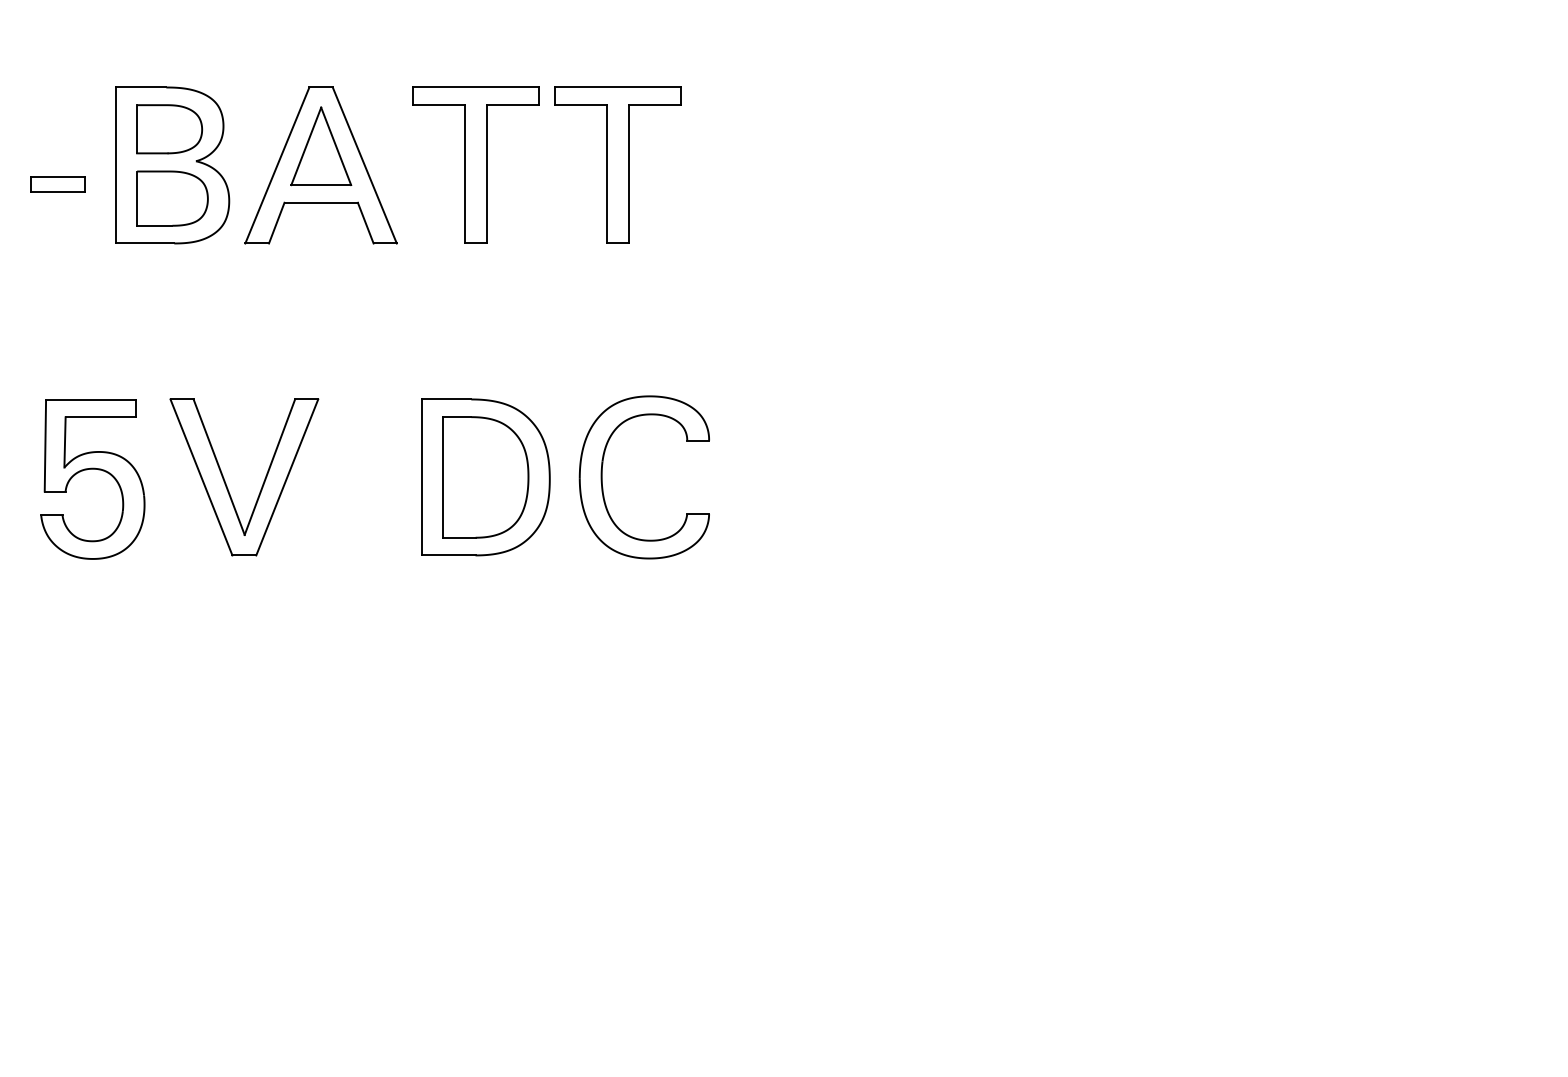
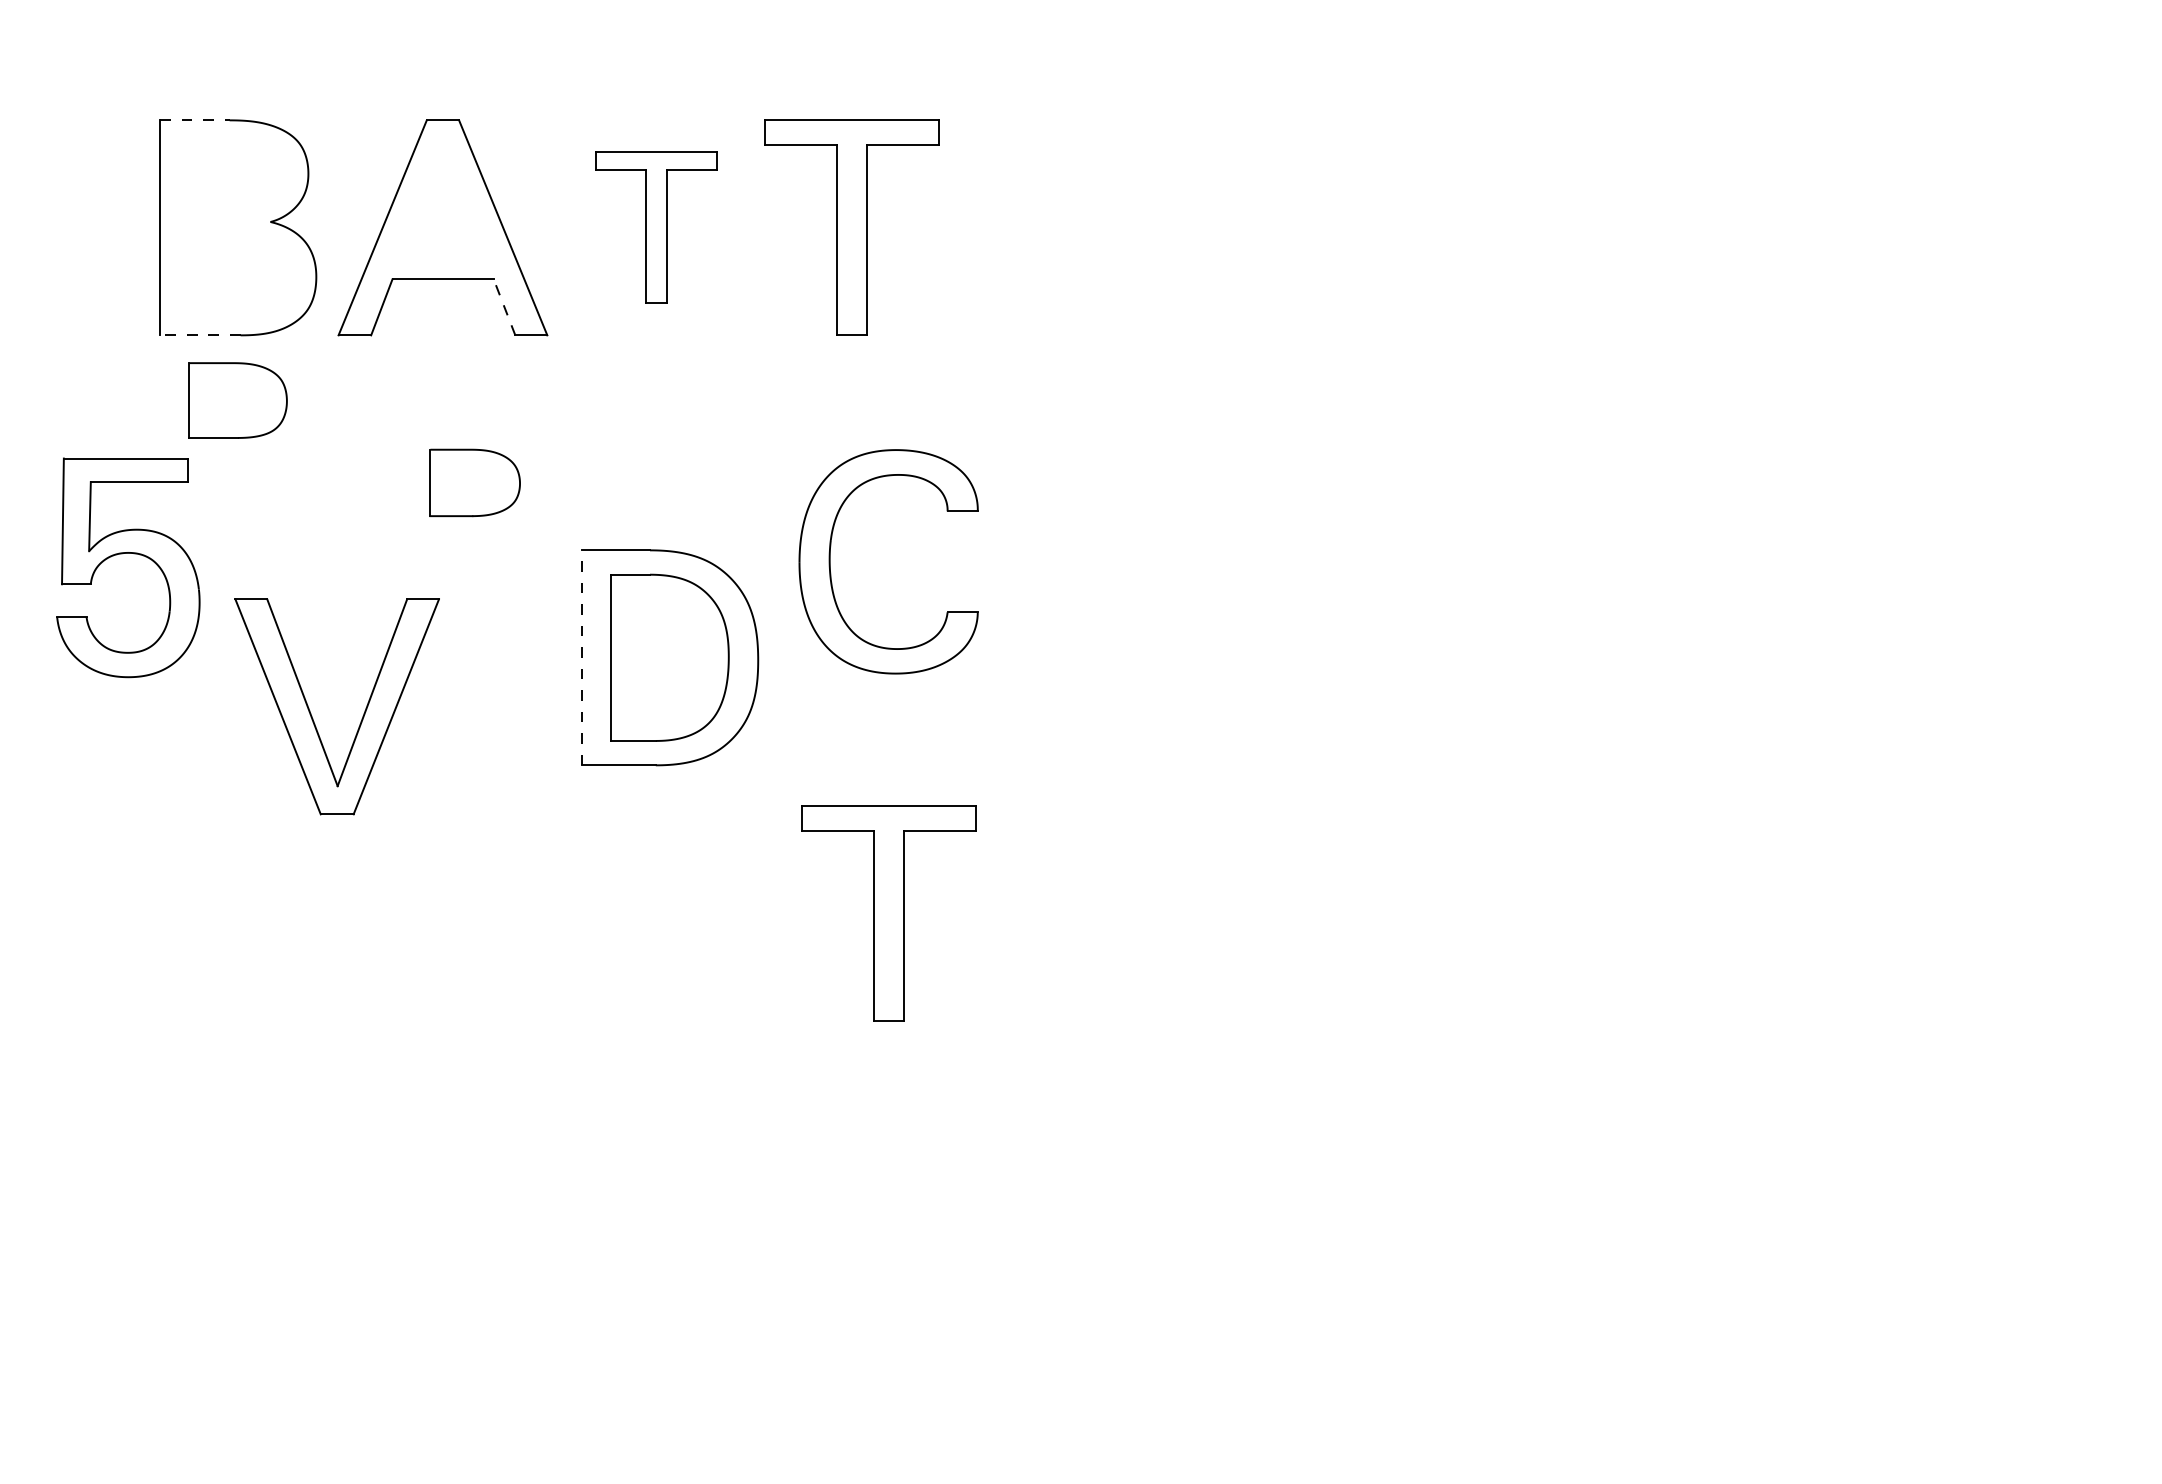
line: (140, 87) -> (194, 120), solid -> dashed
part: (169, 128) -> (474, 482), moved
part: (321, 146) -> (443, 201), removed
part: (476, 165) -> (656, 227), size x0.7
part: (57, 184) -> (79, 254), removed
part: (172, 198) -> (237, 400), moved
line: (365, 222) -> (504, 306), solid -> dashed
line: (144, 243) -> (199, 335), solid -> dashed
part: (92, 469) -> (128, 553), moved
line: (421, 477) -> (581, 657), solid -> dashed
part: (602, 477) -> (830, 561), moved
part: (227, 485) -> (313, 718), moved
part: (644, 662) -> (888, 913), added

